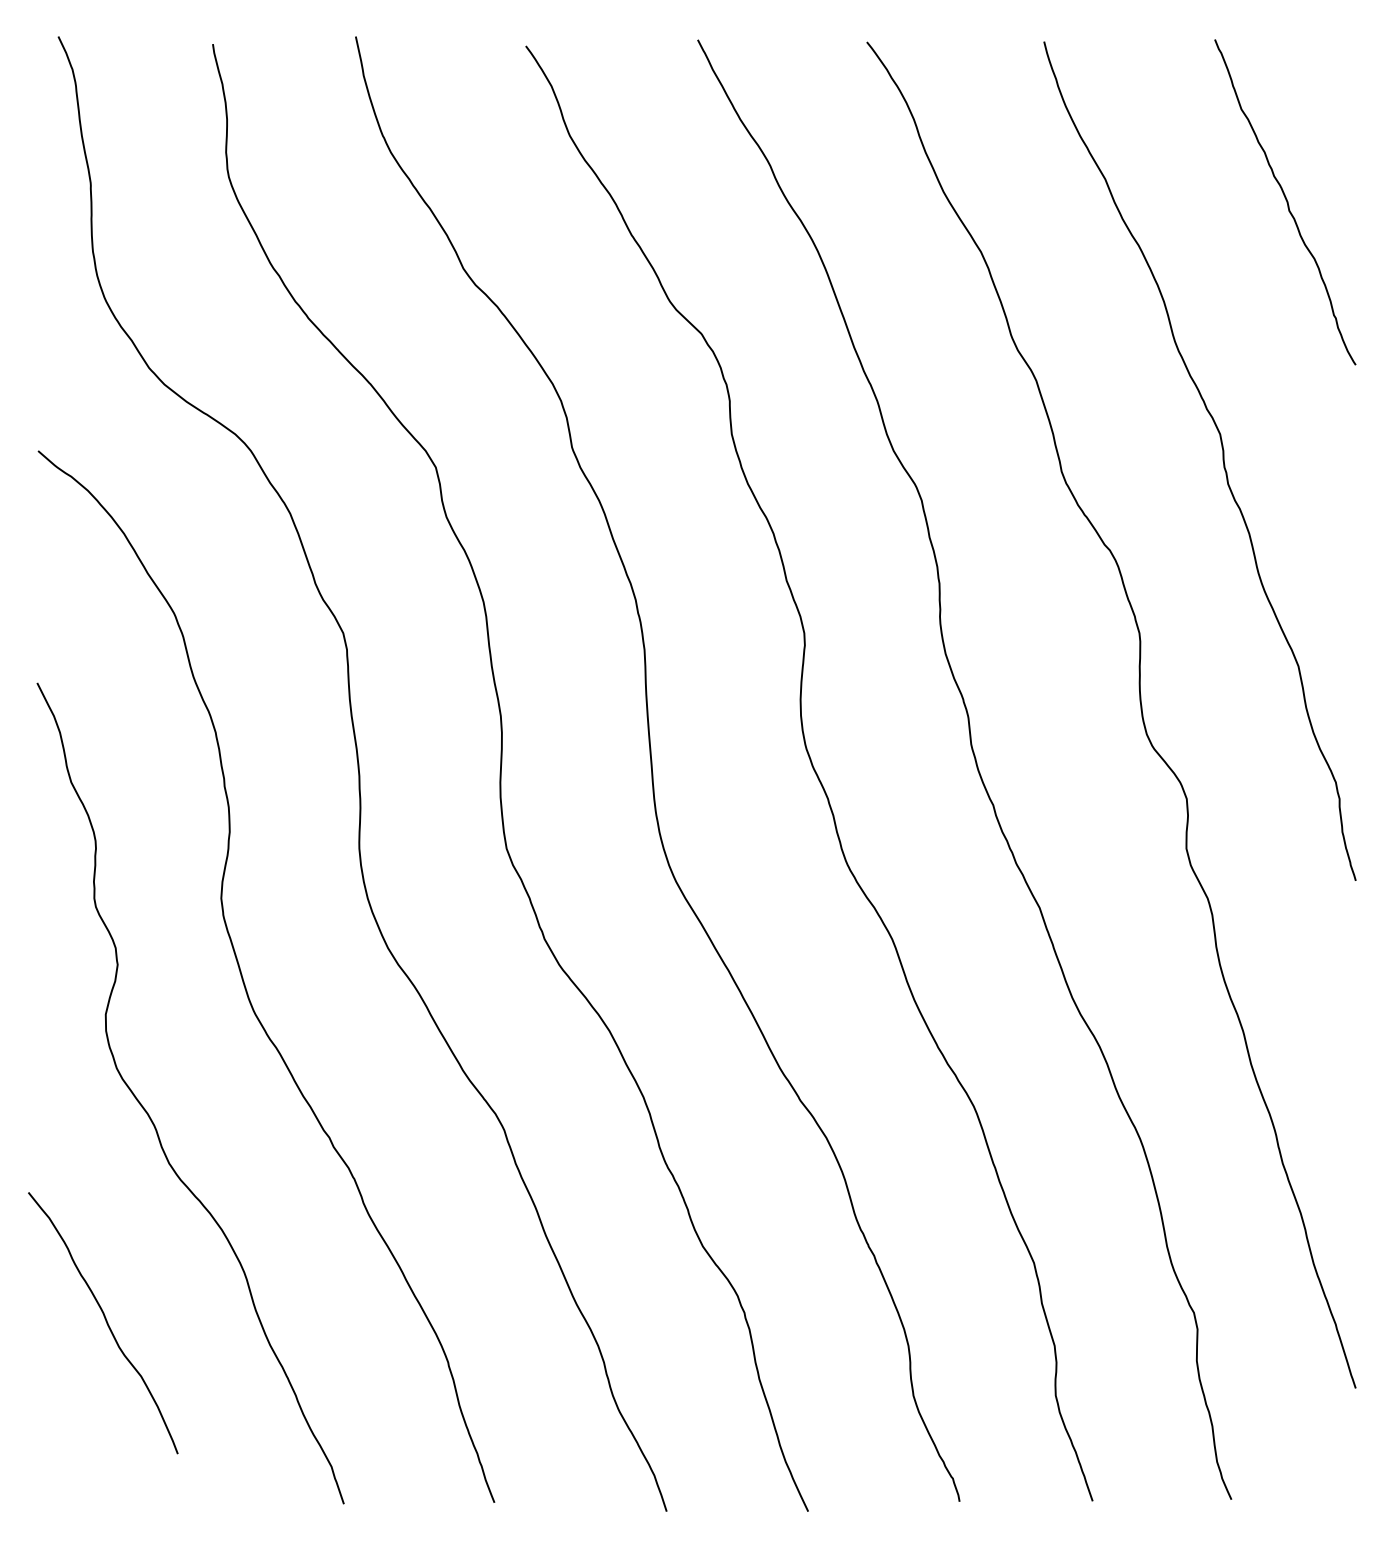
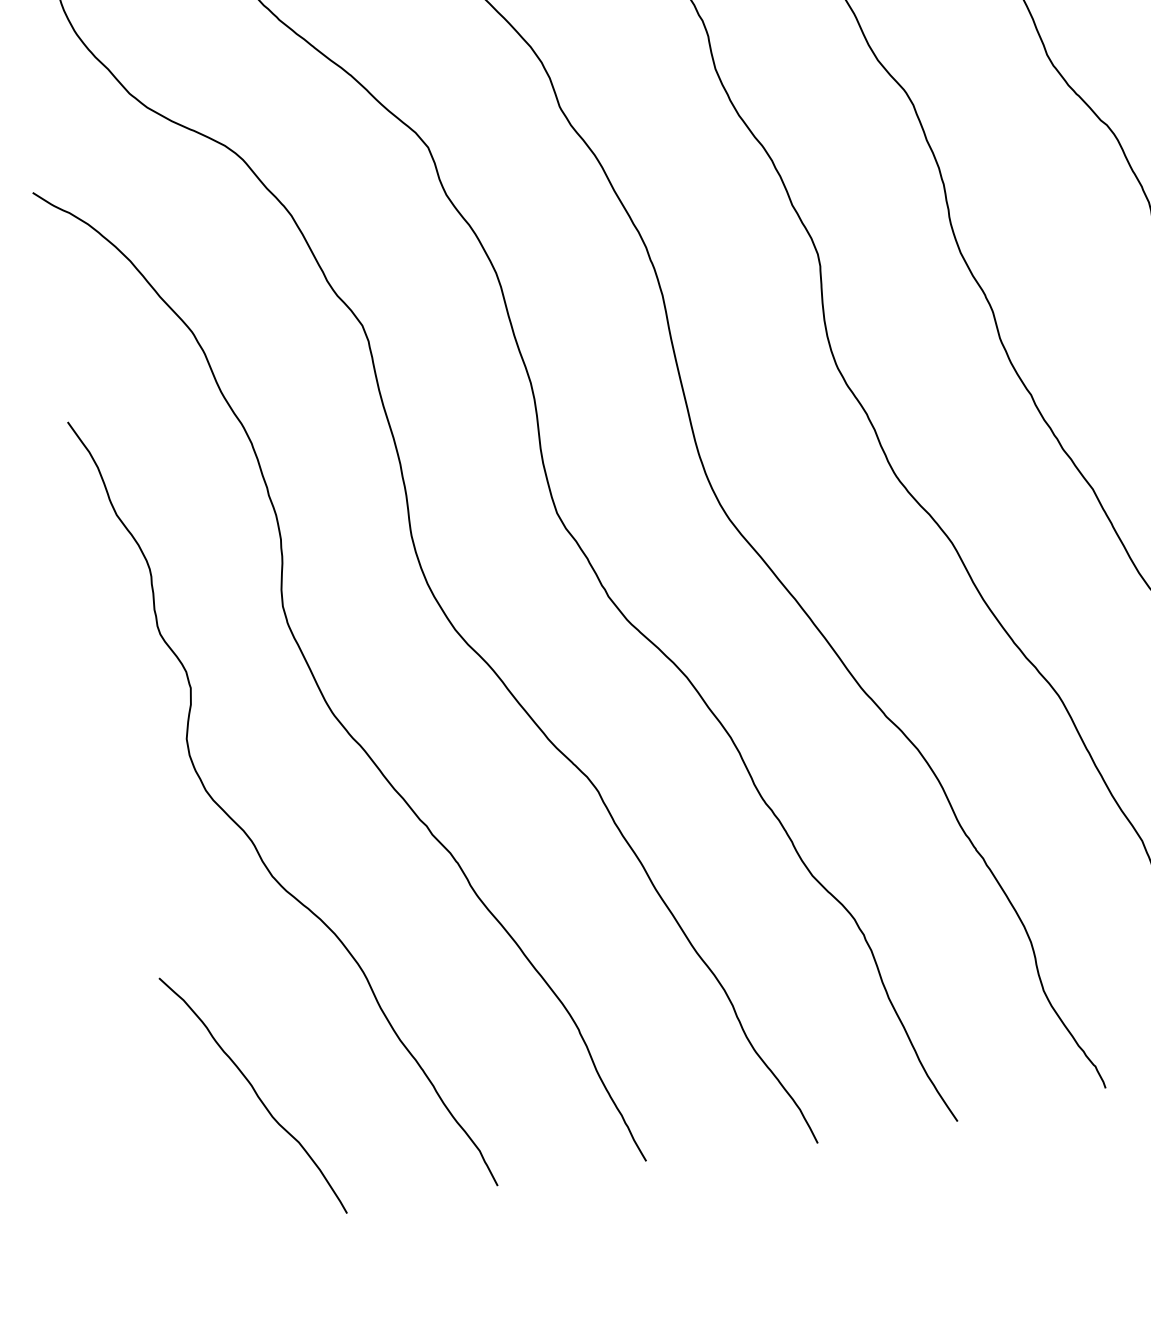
curve: (105, 1321) -> (255, 1093), moved

